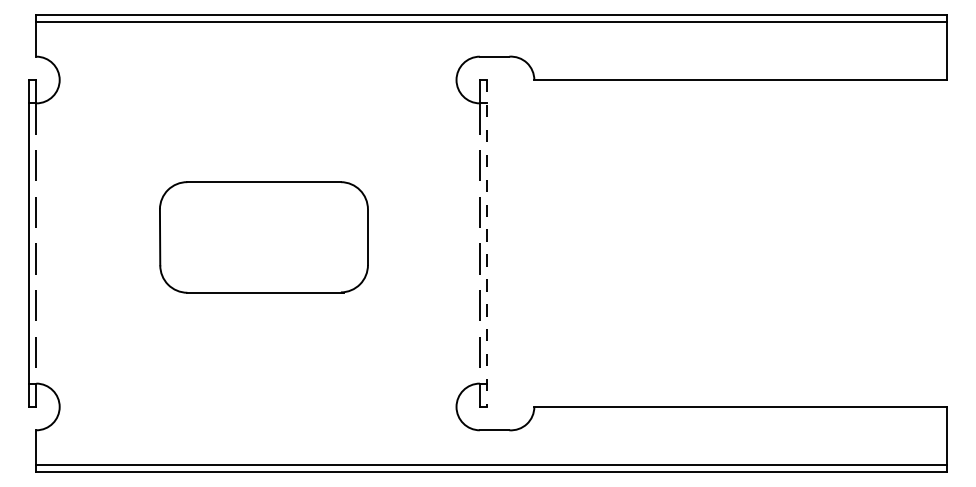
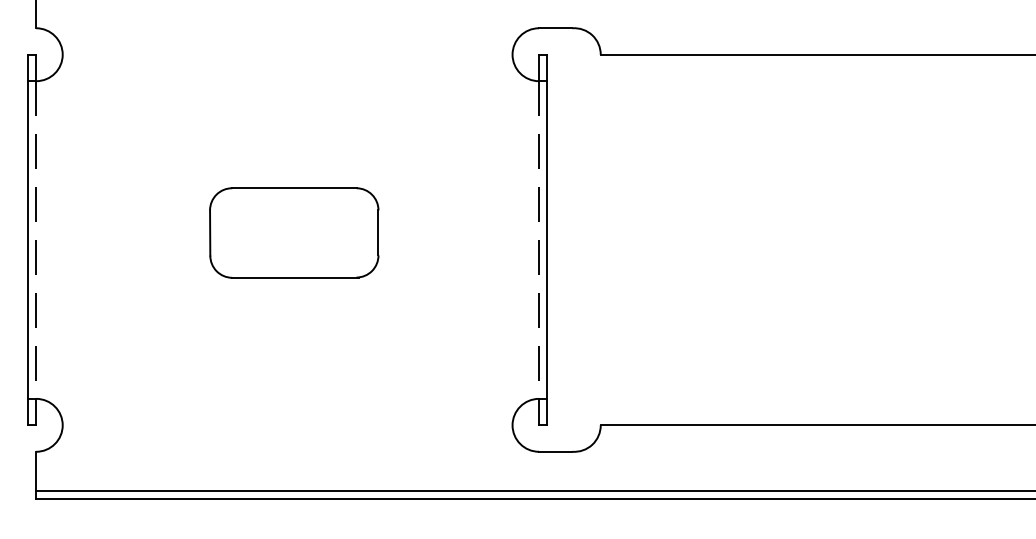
part: (263, 236) -> (293, 232), size x0.71
line: (486, 244) -> (546, 241), dashed -> solid

